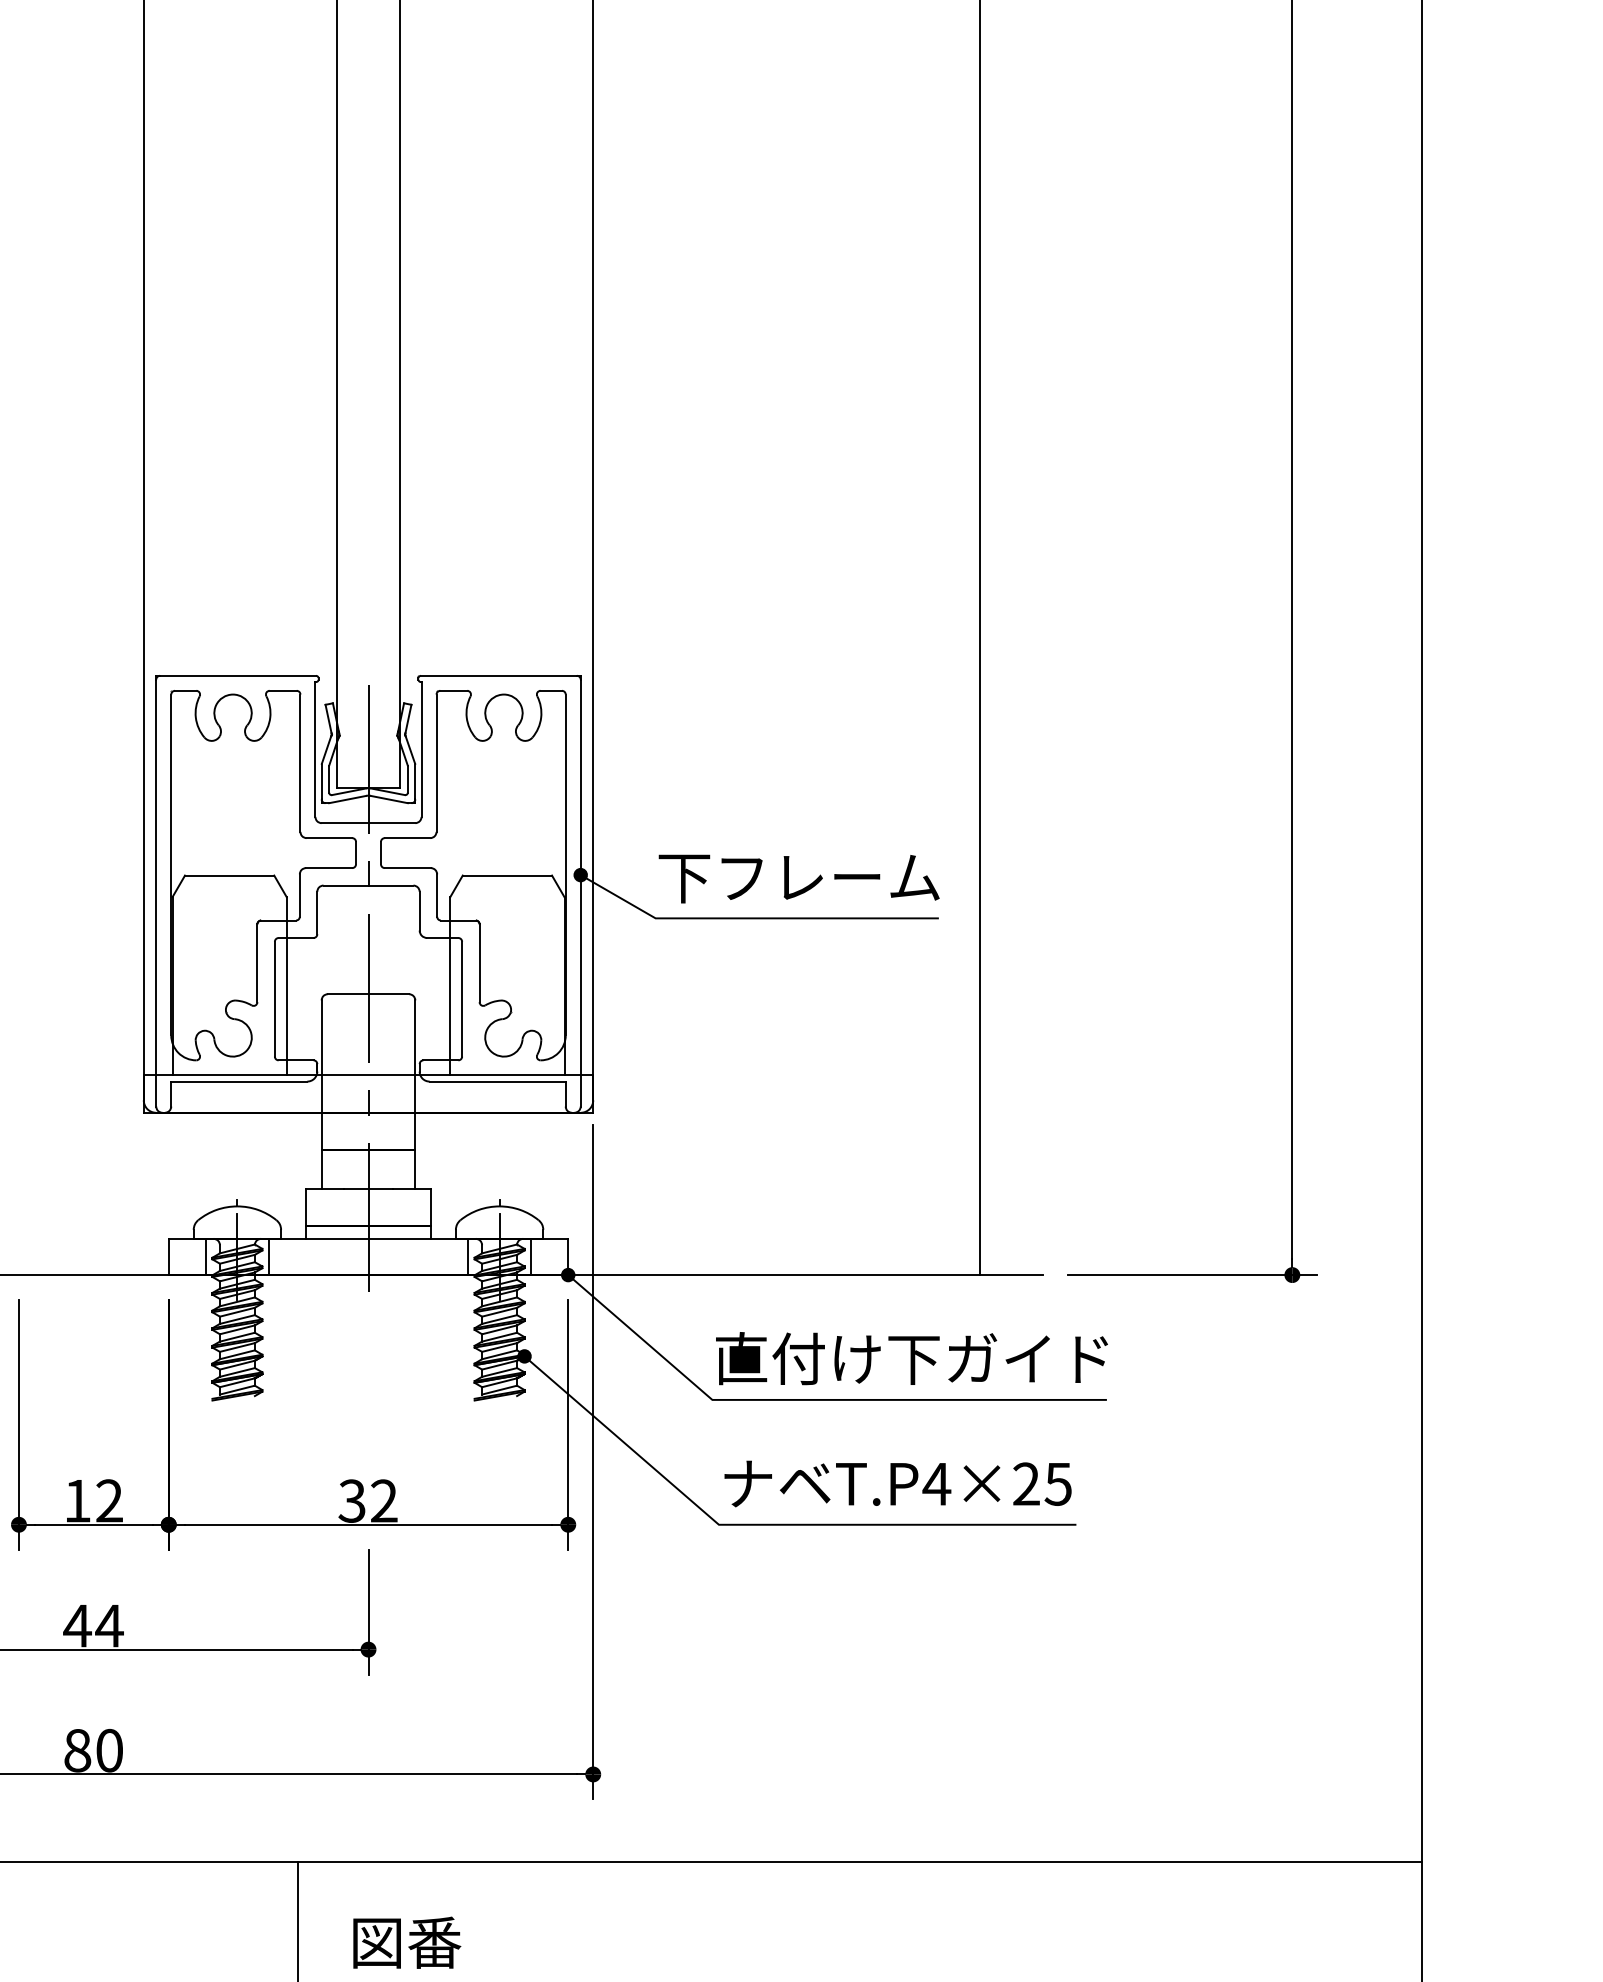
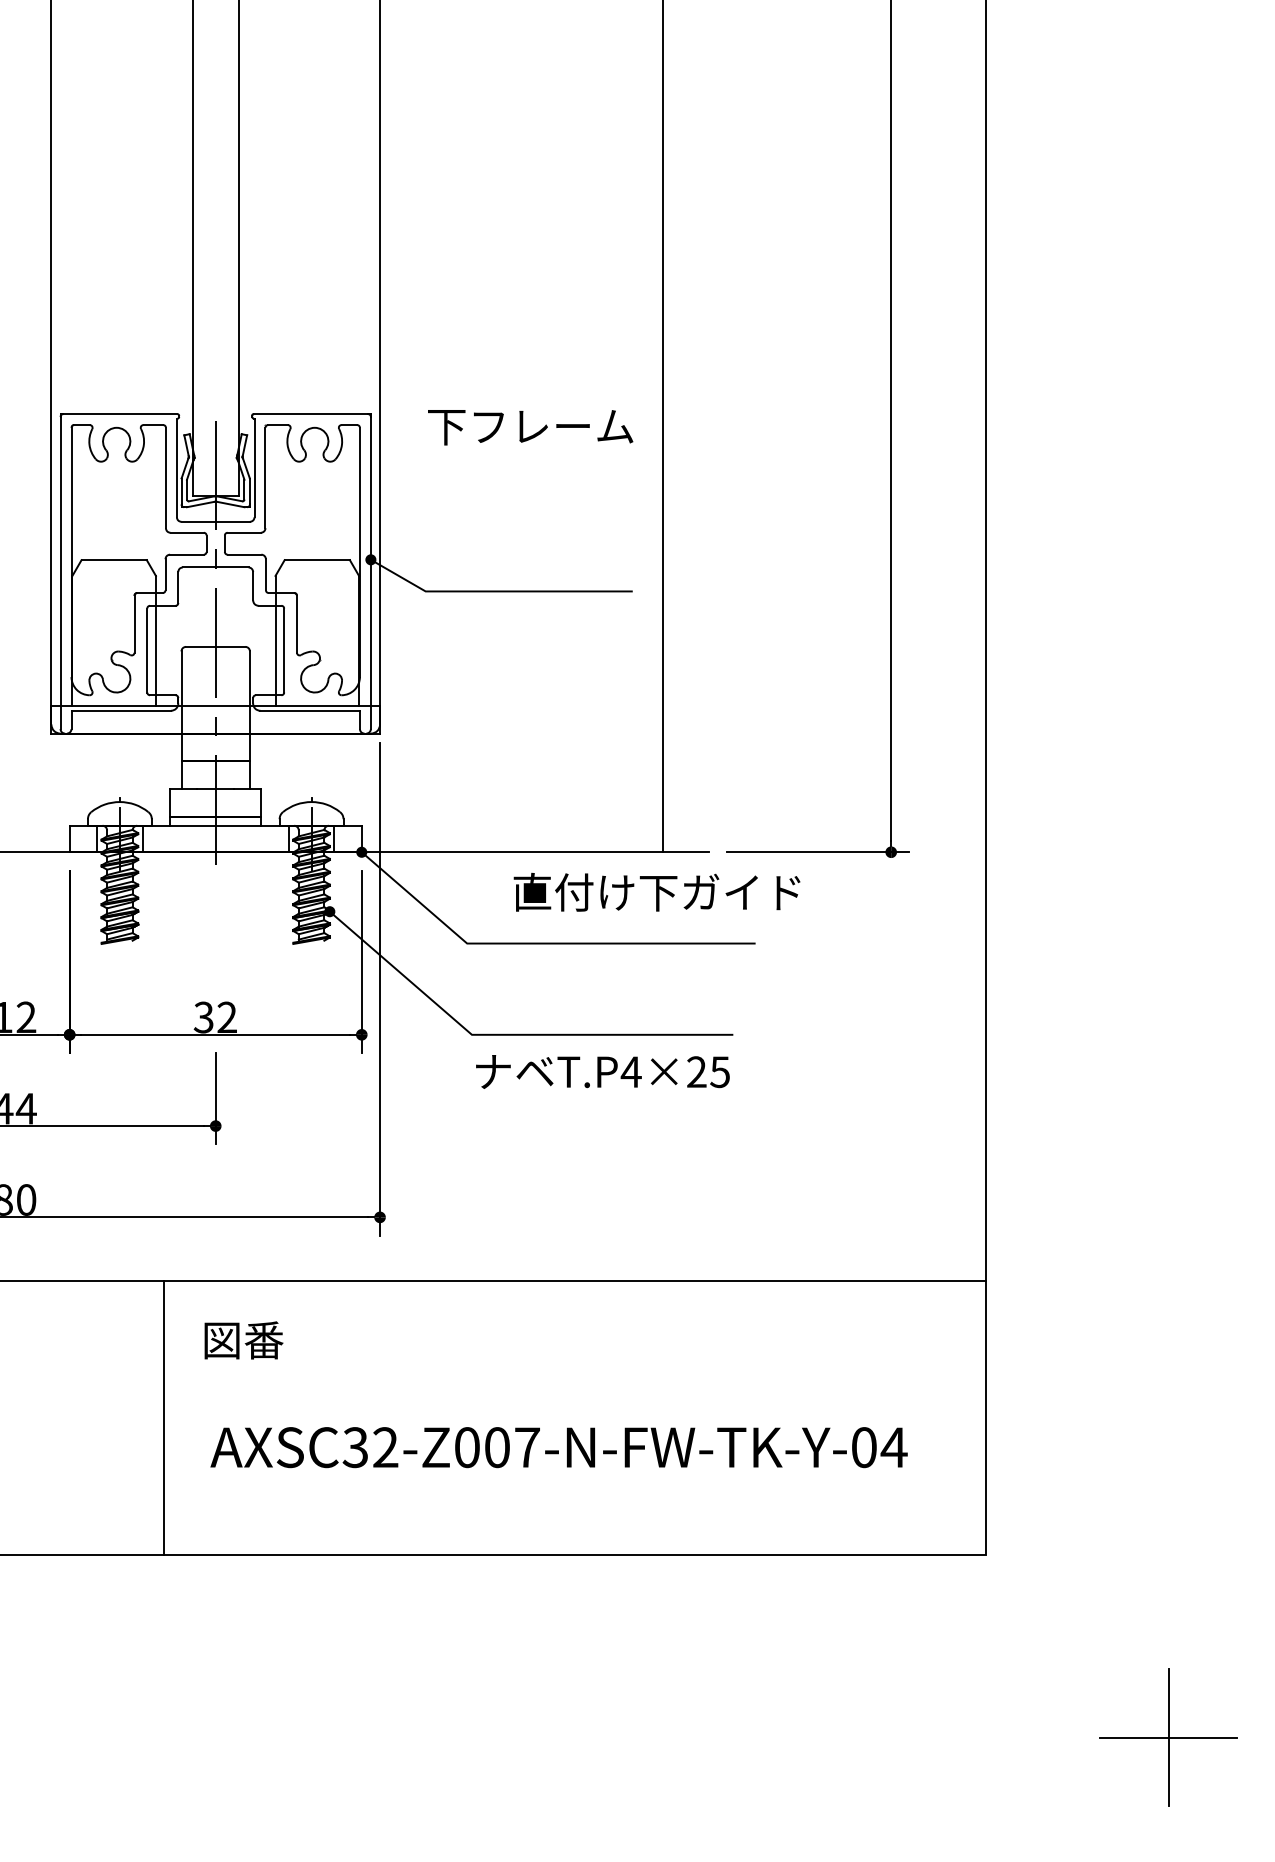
text: (799, 878) -> (530, 427), moved
text: (911, 1358) -> (656, 892), moved
text: (897, 1483) -> (602, 1071), moved

